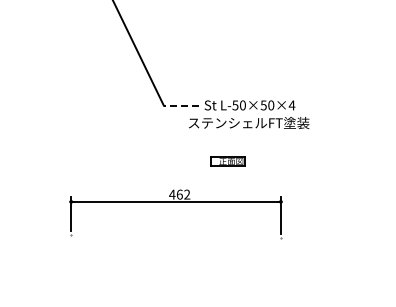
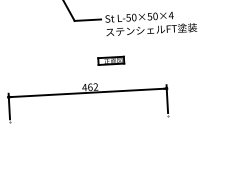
line: (181, 105) -> (87, 20), dashed -> solid
text: (249, 122) -> (151, 29), moved
part: (227, 161) -> (110, 61), moved

